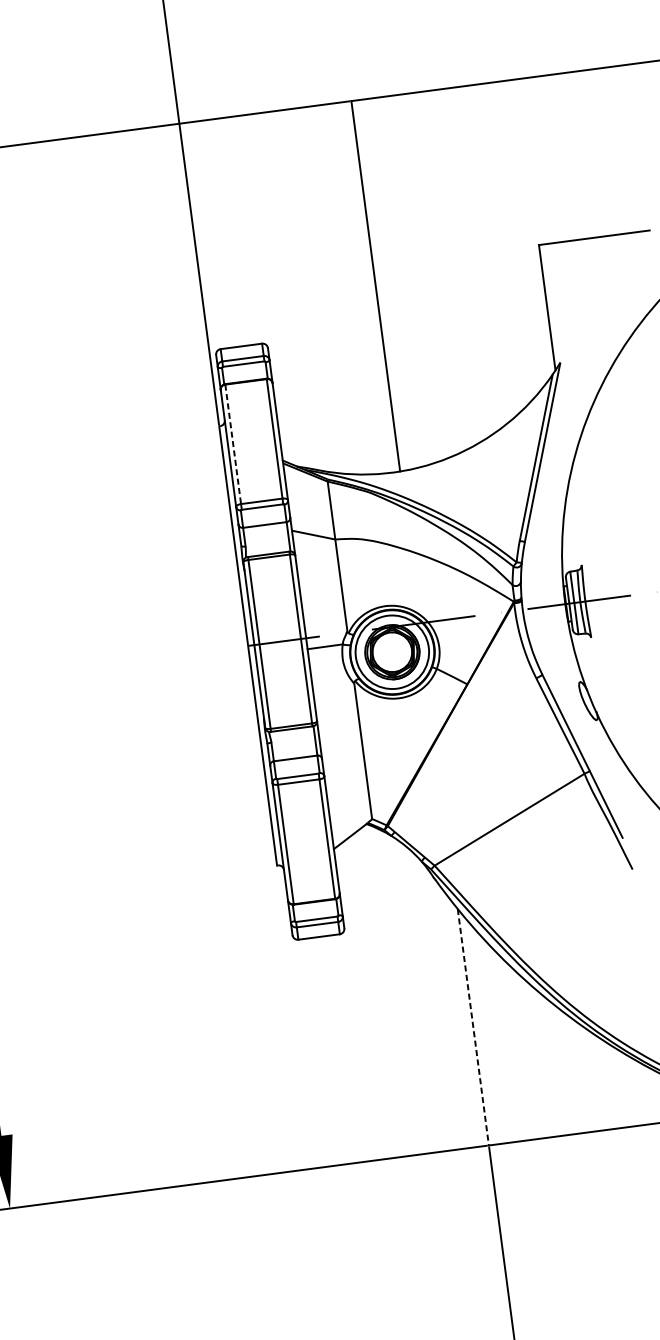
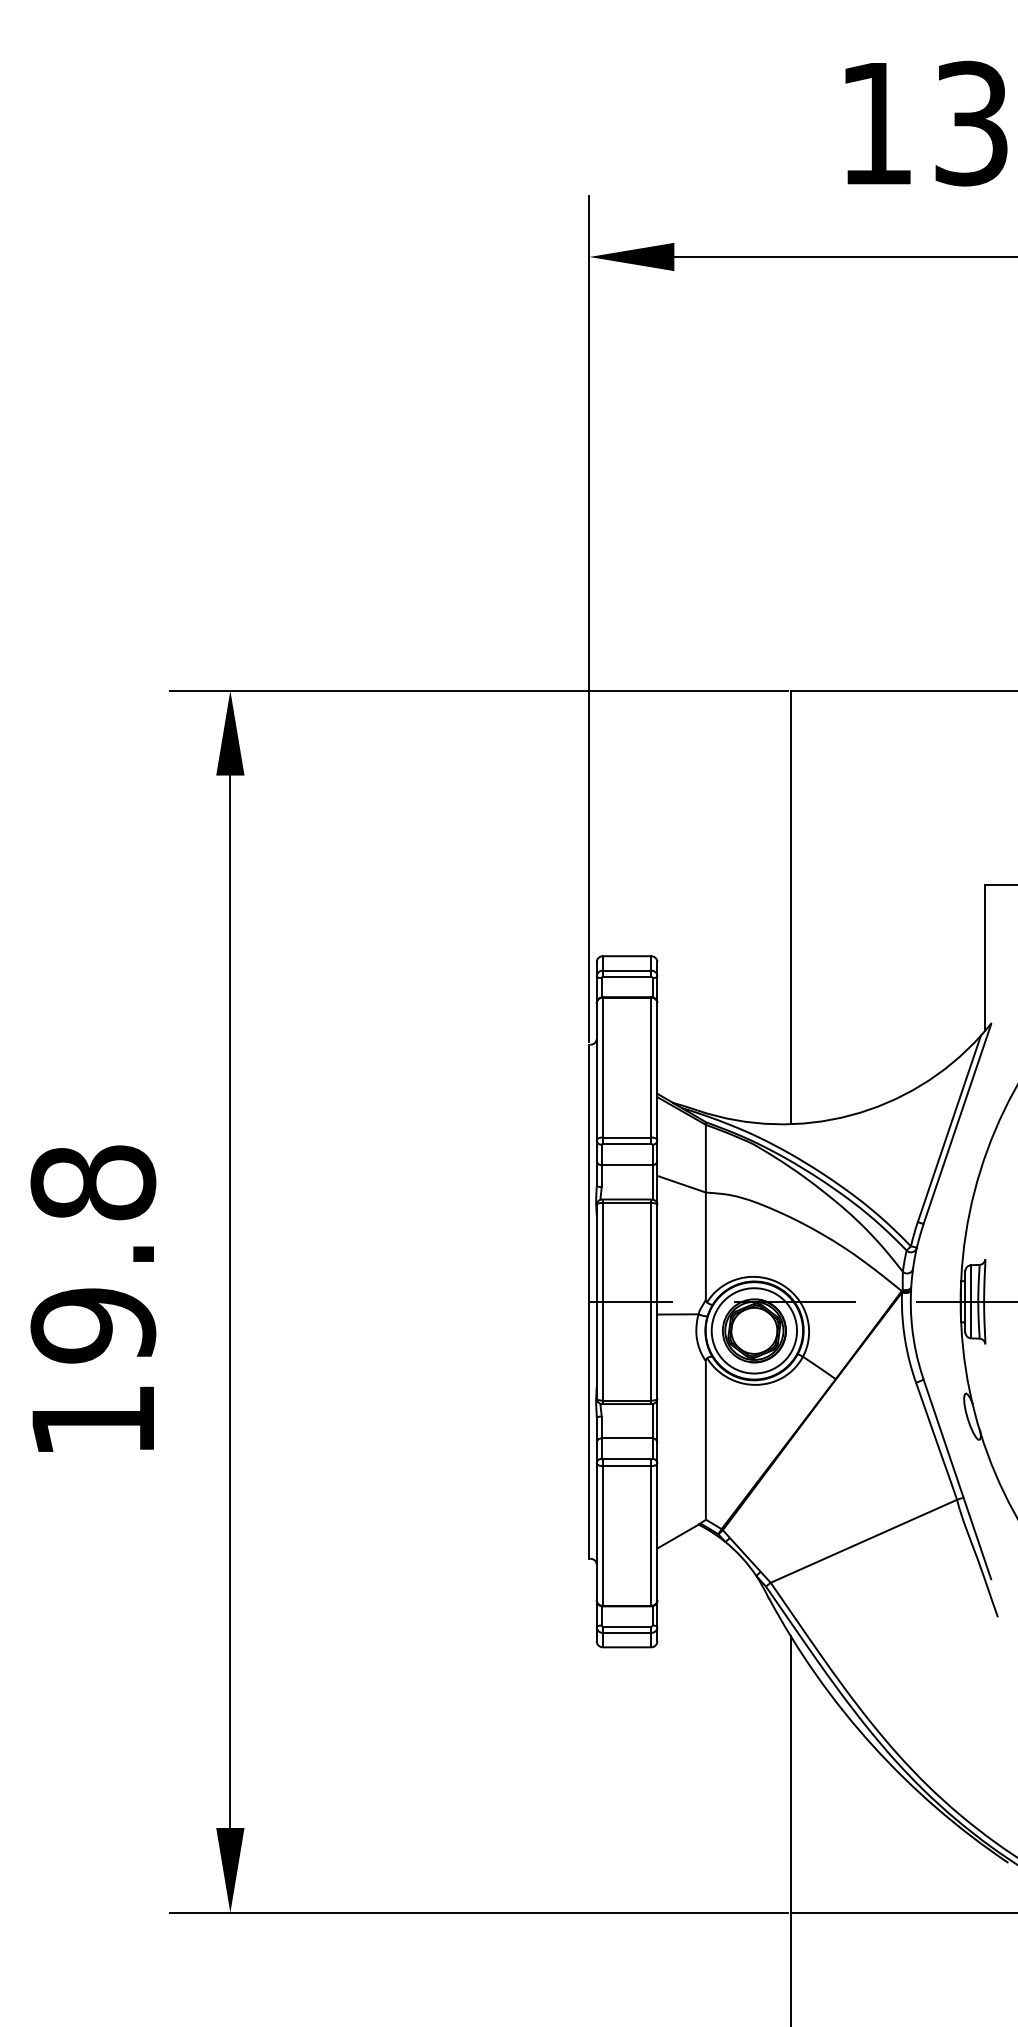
line: (232, 444) -> (602, 1067), dashed -> solid
line: (473, 1028) -> (790, 1775), dashed -> solid

